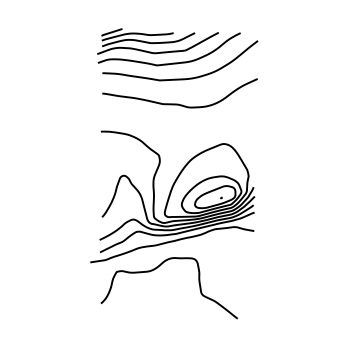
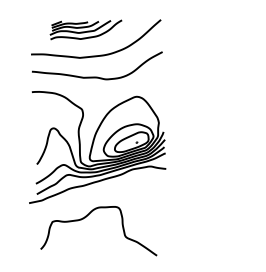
part: (168, 47) -> (85, 29), size x0.6
part: (172, 196) -> (95, 143), moved

